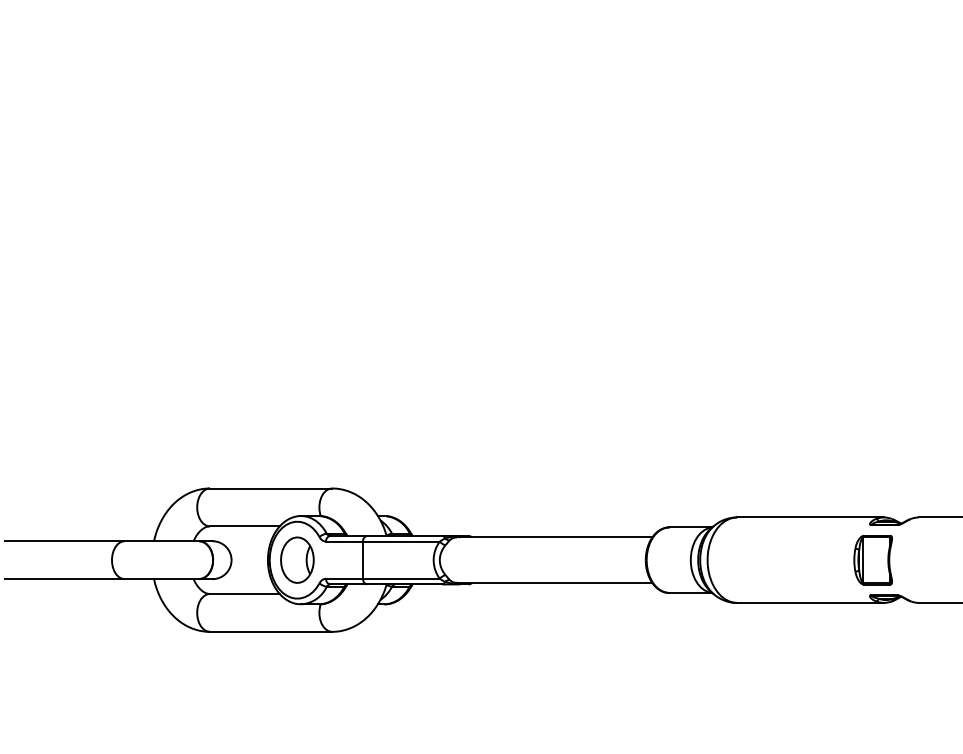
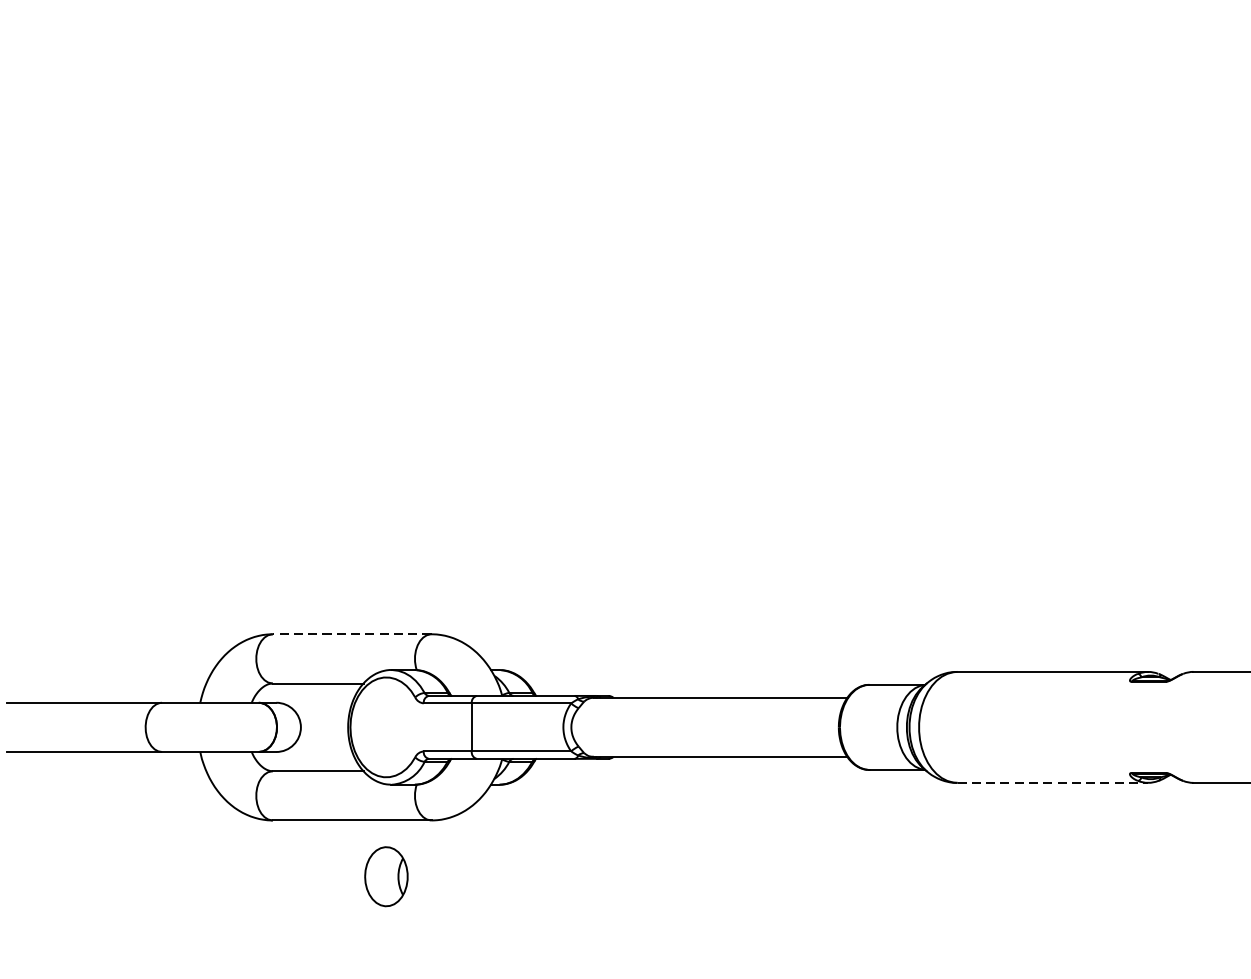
line: (270, 488) -> (351, 634), solid -> dashed
part: (297, 559) -> (386, 875), moved
part: (872, 560) -> (1133, 727), removed
line: (811, 602) -> (1054, 782), solid -> dashed

